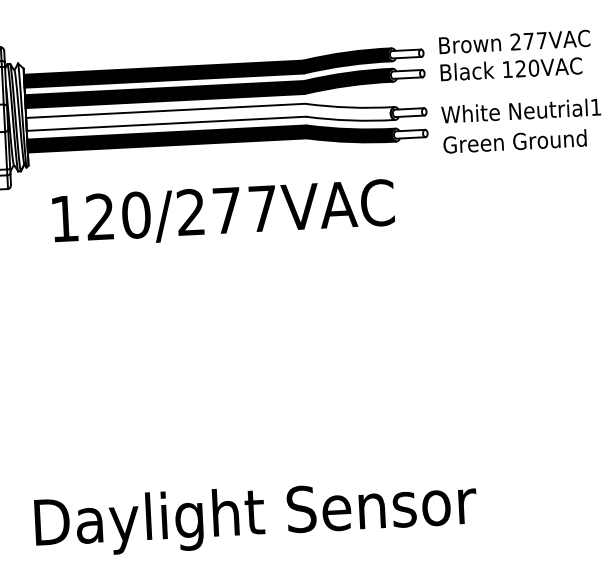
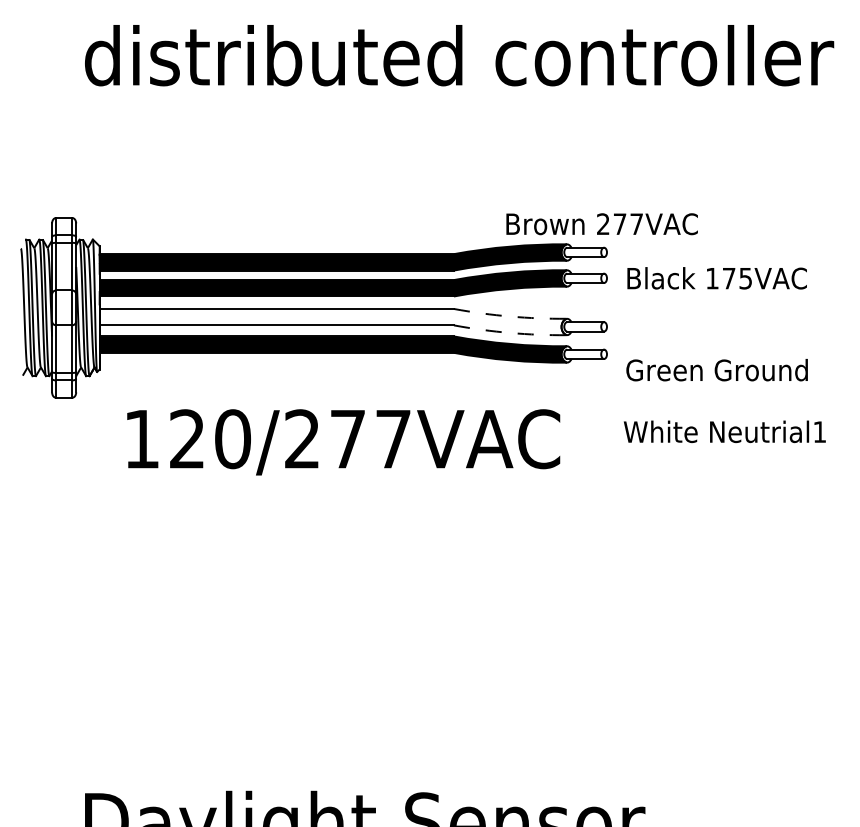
text: (514, 42) -> (601, 224), moved
text: (527, 68) -> (737, 278), 120VAC -> 175VAC
arc: (350, 107) -> (510, 316), solid -> dashed
text: (520, 110) -> (724, 431), moved
arc: (350, 120) -> (510, 332), solid -> dashed

